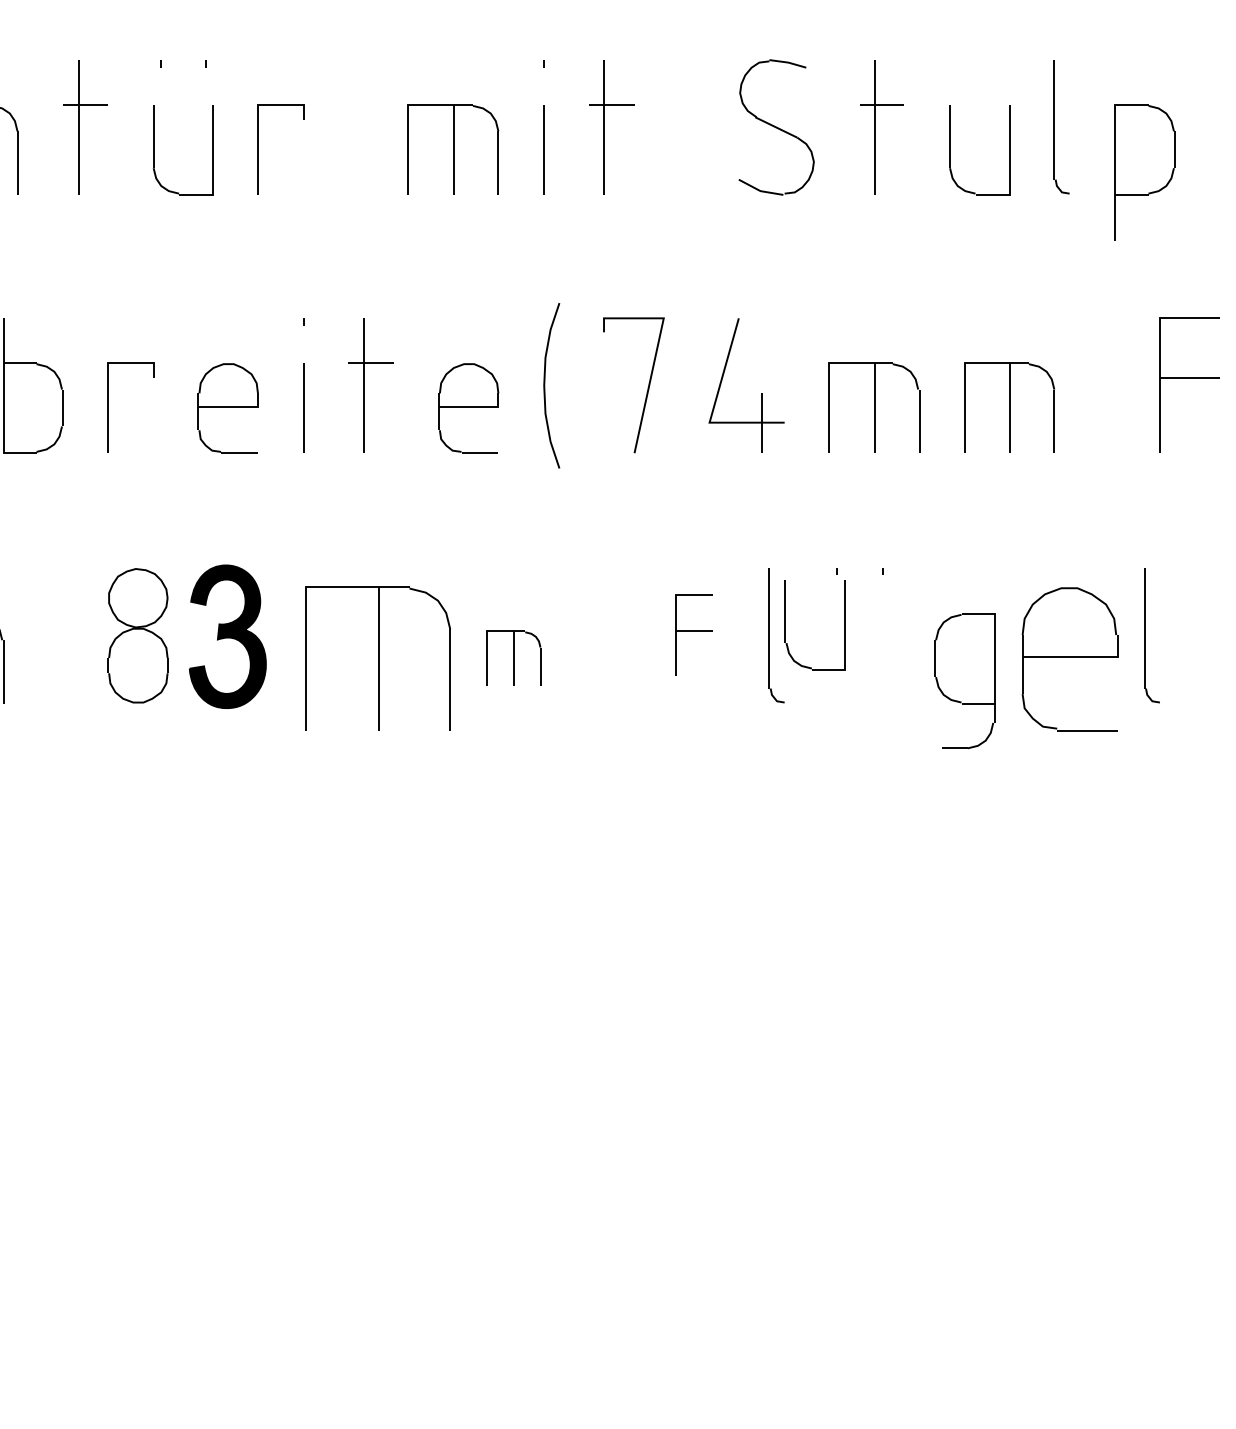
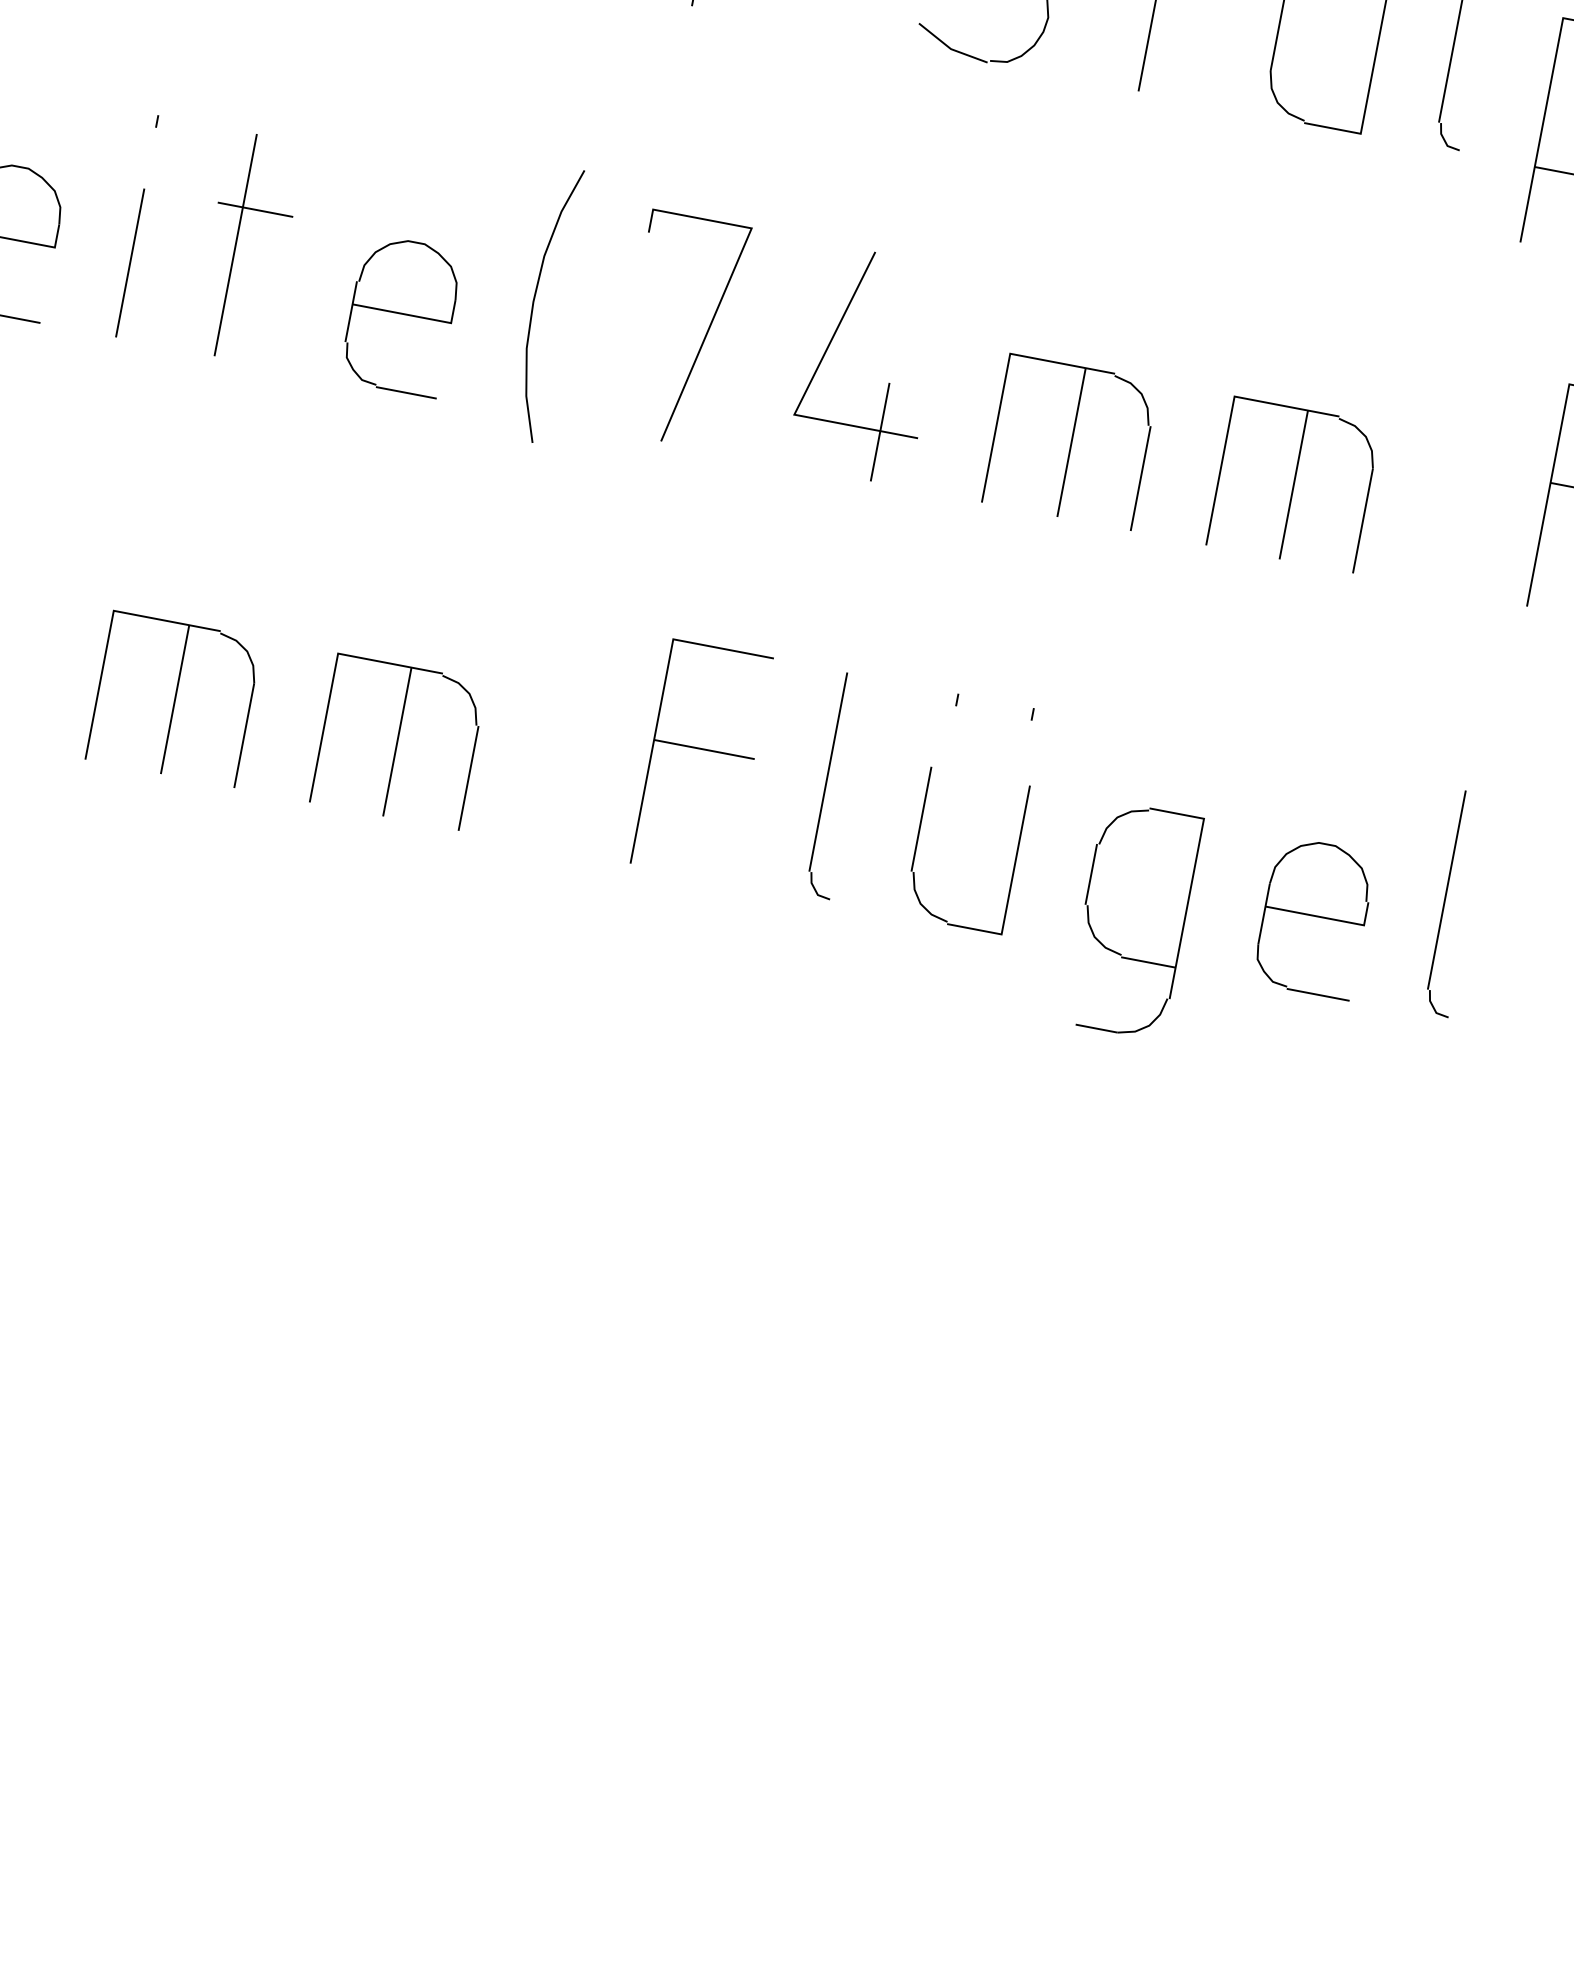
part: (785, 625) -> (917, 842), moved
part: (693, 635) -> (700, 760), size x1.67
part: (378, 658) -> (174, 699), size x0.62
part: (513, 658) -> (397, 741), size x1.67
part: (1069, 658) -> (1313, 916), size x0.62

